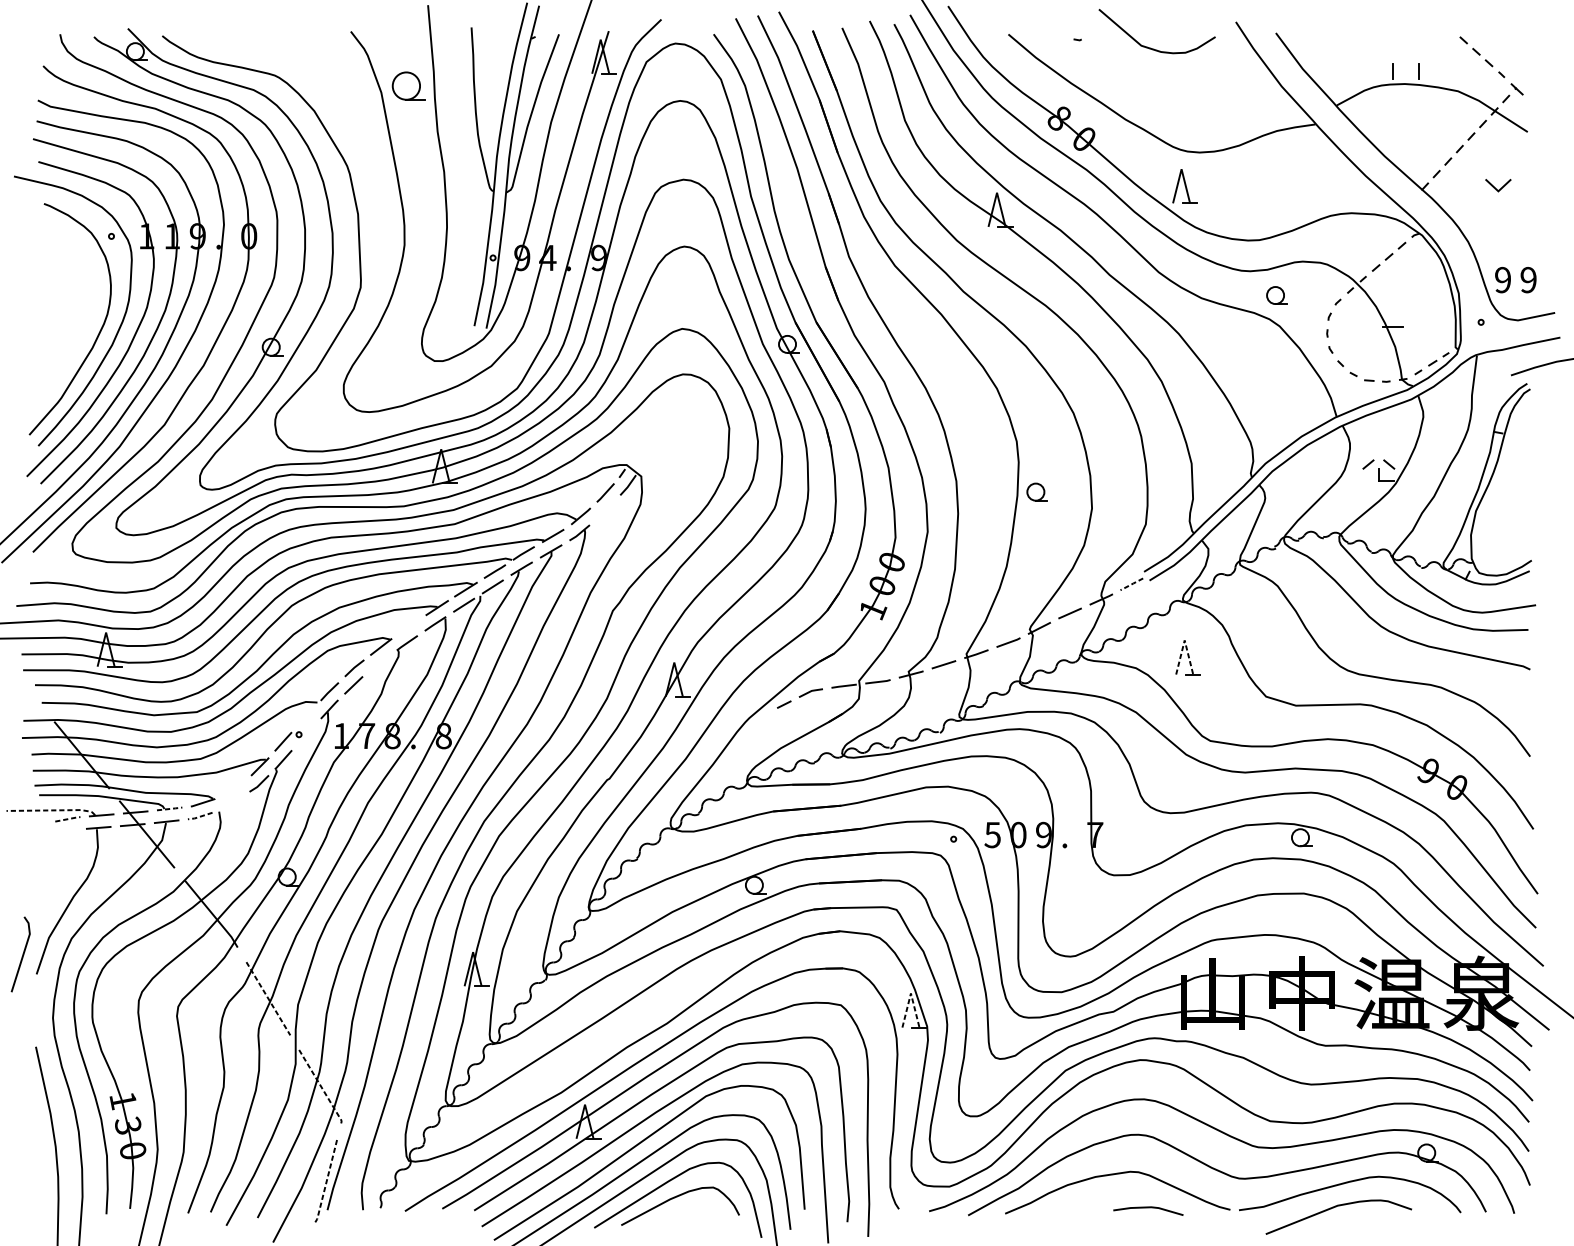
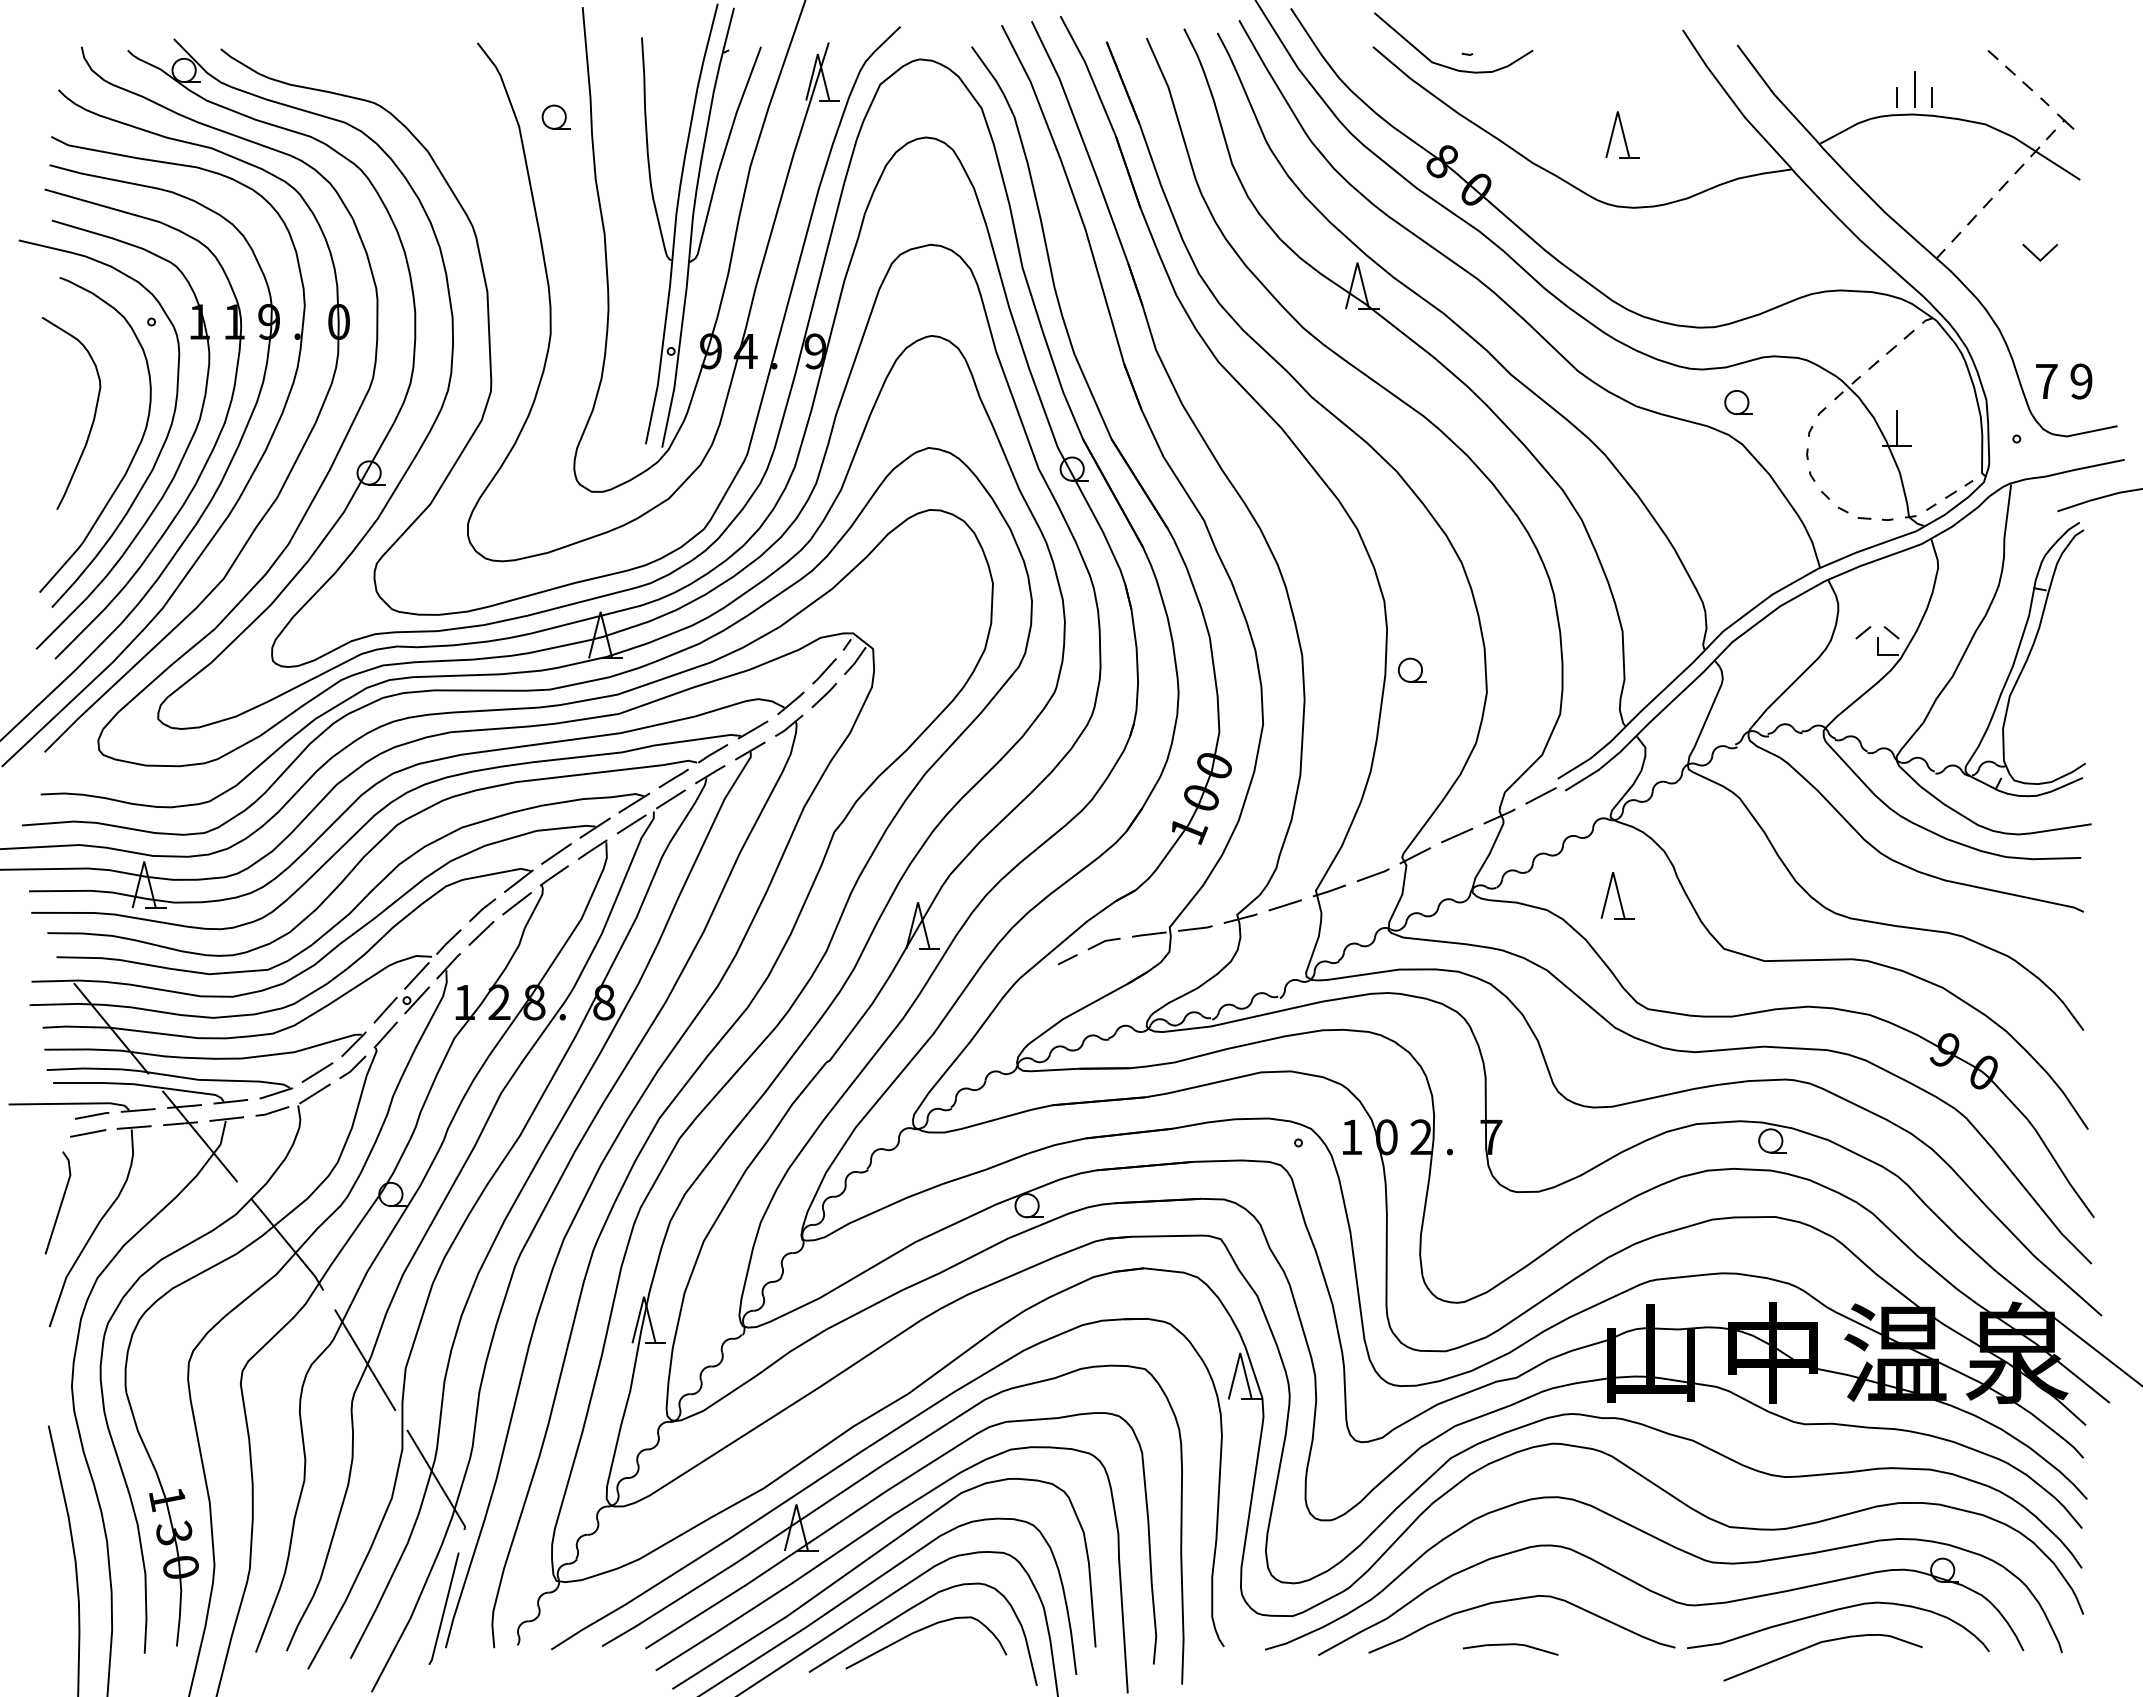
curve: (1154, 48) -> (1449, 66), moved
line: (1406, 65) -> (1914, 89), added
part: (408, 85) -> (555, 116), size x0.62
part: (1184, 186) -> (1622, 134), moved
text: (1502, 280) -> (2046, 381), 9 -> 7
curve: (68, 305) -> (93, 416), added
line: (1392, 313) -> (1896, 427), added
line: (605, 510) -> (824, 695), added
line: (1131, 584) -> (1540, 796), dashed -> solid
line: (408, 626) -> (556, 853), added
line: (1184, 640) -> (1613, 872), dashed -> solid
line: (379, 663) -> (516, 903), added
line: (306, 716) -> (416, 975), added
line: (306, 734) -> (416, 1000), added
text: (366, 735) -> (499, 1001), 7 -> 2
line: (233, 787) -> (317, 1072), added
line: (231, 802) -> (314, 1093), added
line: (170, 808) -> (232, 1101), dashed -> solid
line: (52, 810) -> (71, 1103), dashed -> solid
line: (199, 816) -> (271, 1112), dashed -> solid
line: (68, 819) -> (93, 1115), dashed -> solid
line: (65, 832) -> (88, 1133), added
text: (992, 835) -> (1351, 1137), 5 -> 1
text: (1044, 835) -> (1421, 1137), 9 -> 2
line: (22, 954) -> (60, 1202), moved
line: (911, 993) -> (1240, 1352), dashed -> solid
line: (268, 998) -> (365, 1360), dashed -> solid
line: (321, 1087) -> (437, 1480), dashed -> solid
line: (326, 1181) -> (444, 1609), dashed -> solid
line: (1148, 1208) -> (1510, 1645), moved

